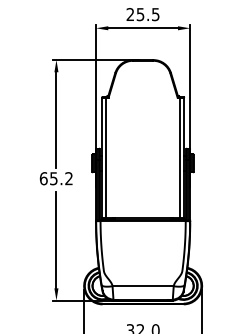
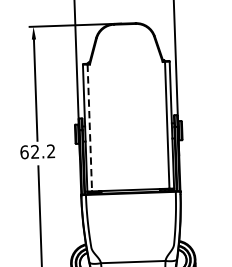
line: (106, 158) -> (89, 128), solid -> dashed
text: (53, 178) -> (34, 151), 65.2 -> 62.2

